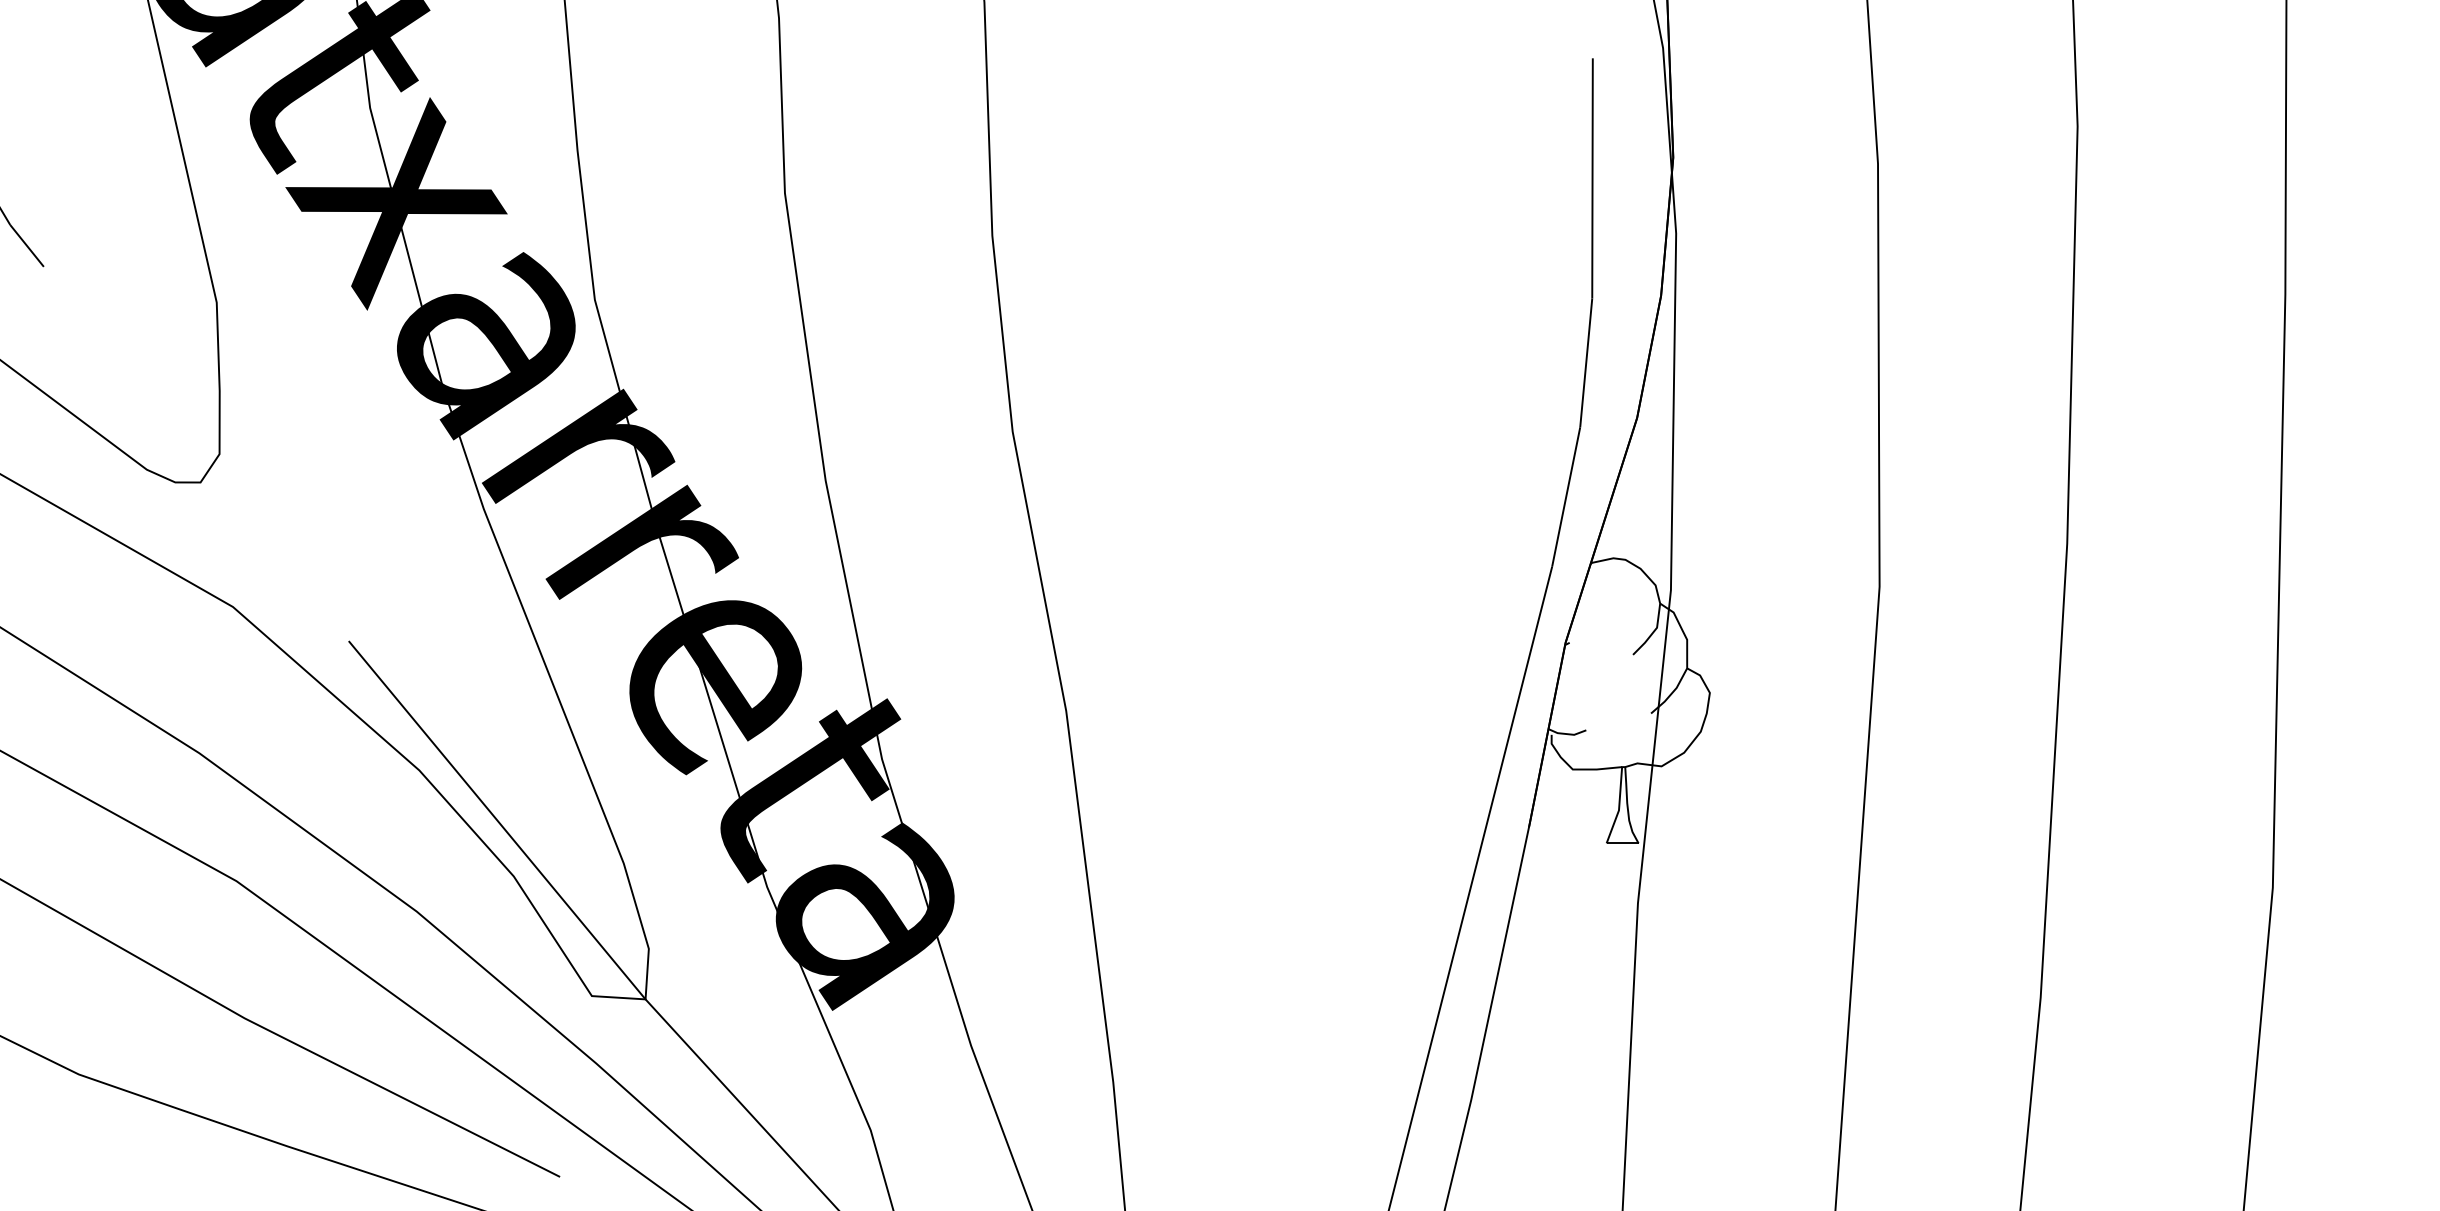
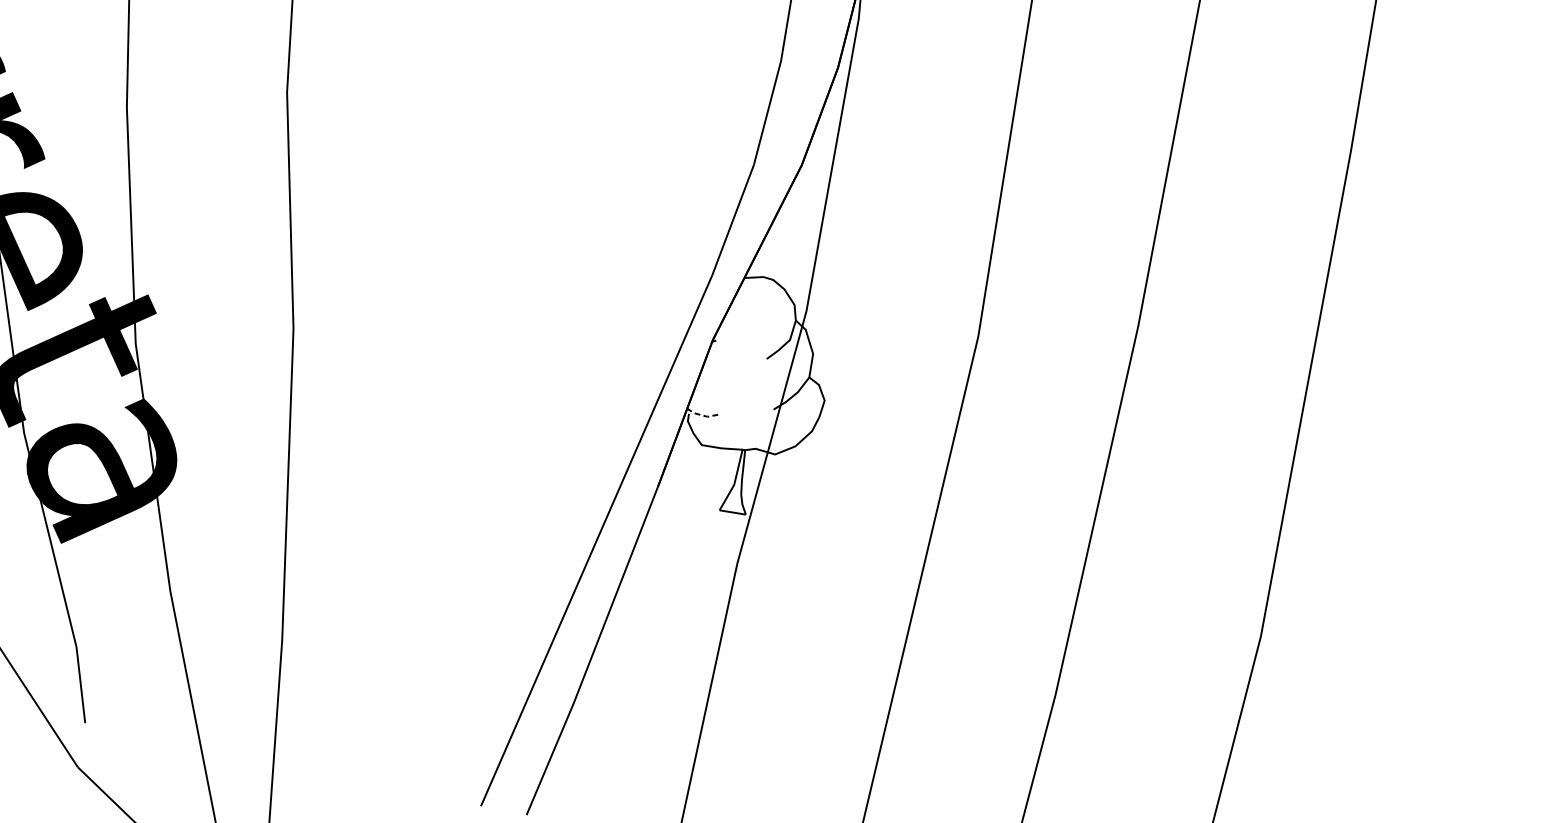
line: (1567, 734) -> (702, 415), solid -> dashed

